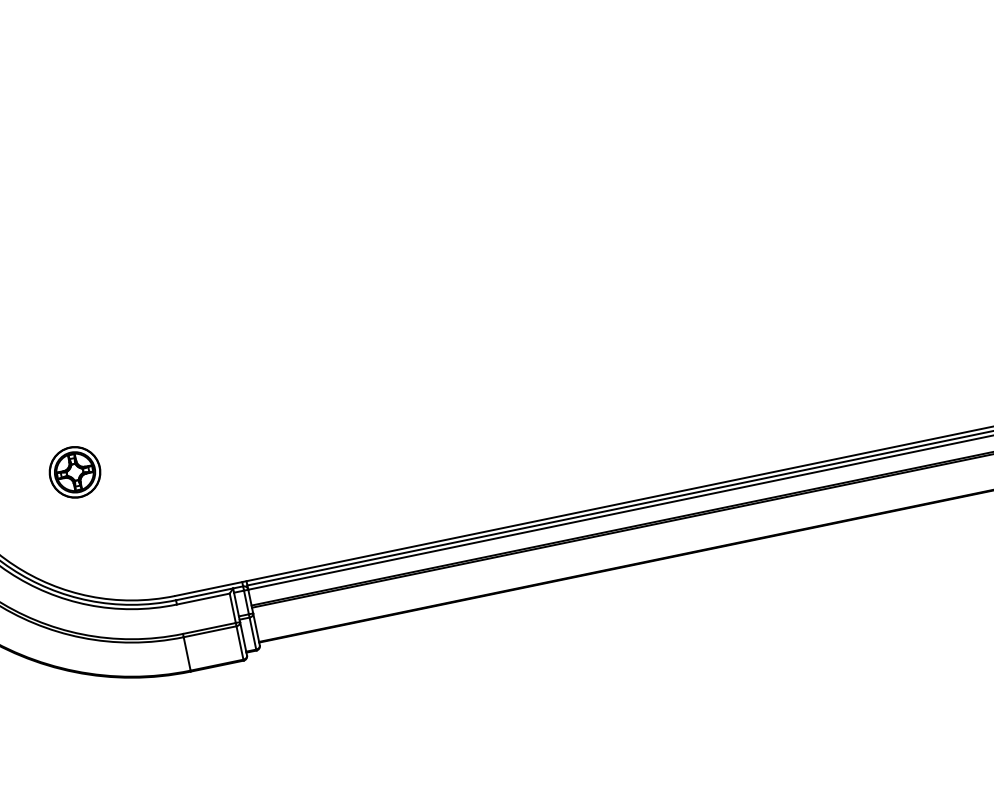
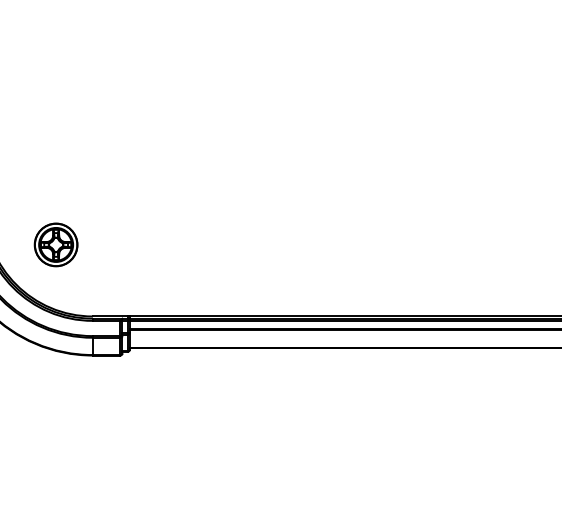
part: (73, 471) -> (55, 244), size x1.67

